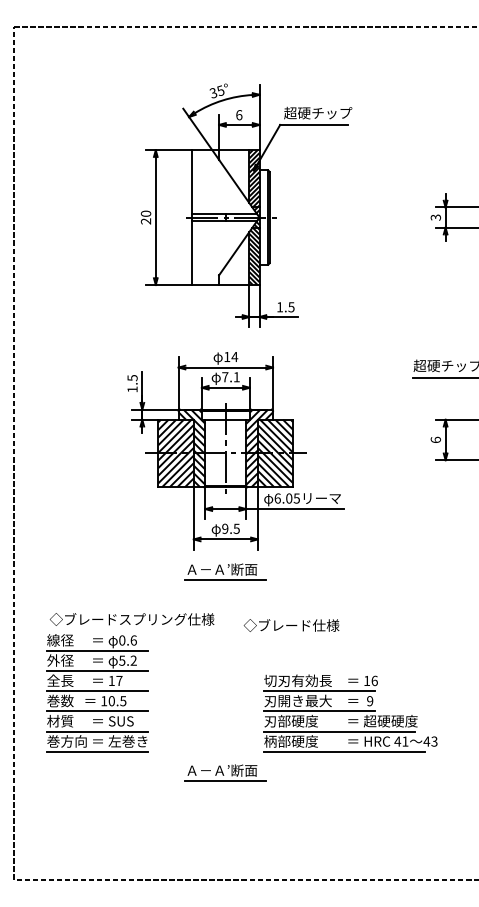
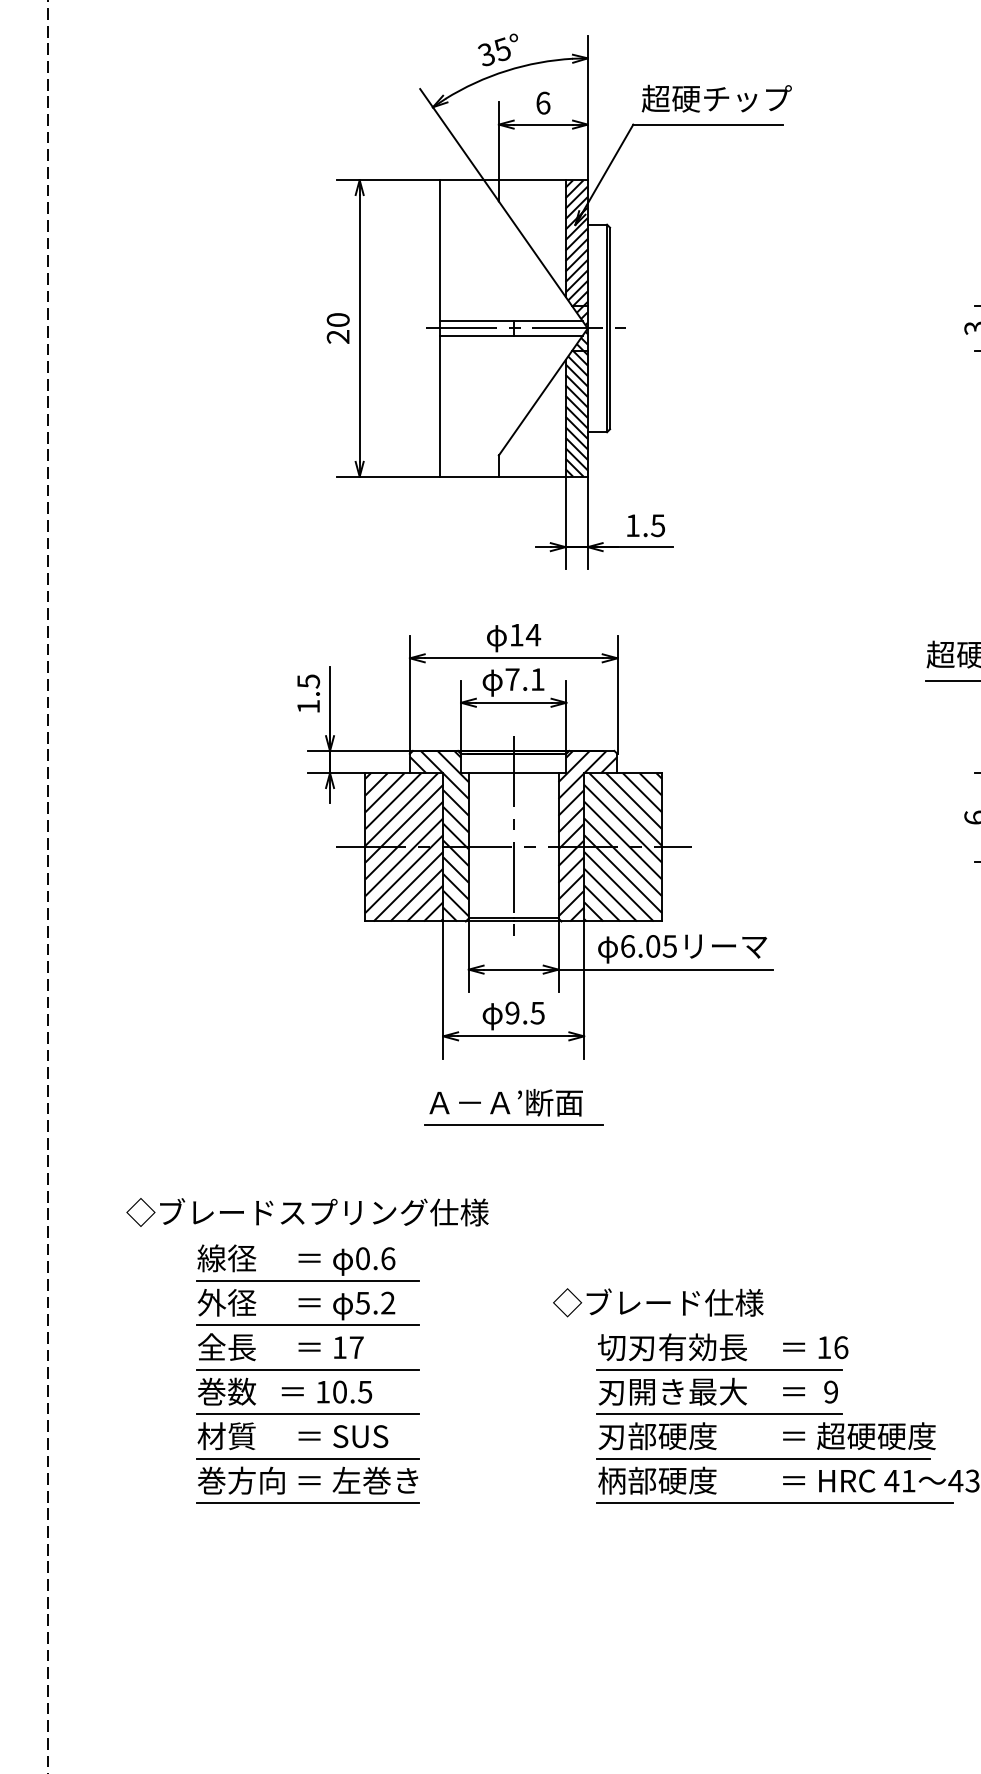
text: (291, 625) -> (658, 1302), moved
part: (97, 693) -> (308, 1375), moved
part: (225, 772) -> (512, 1549), removed

